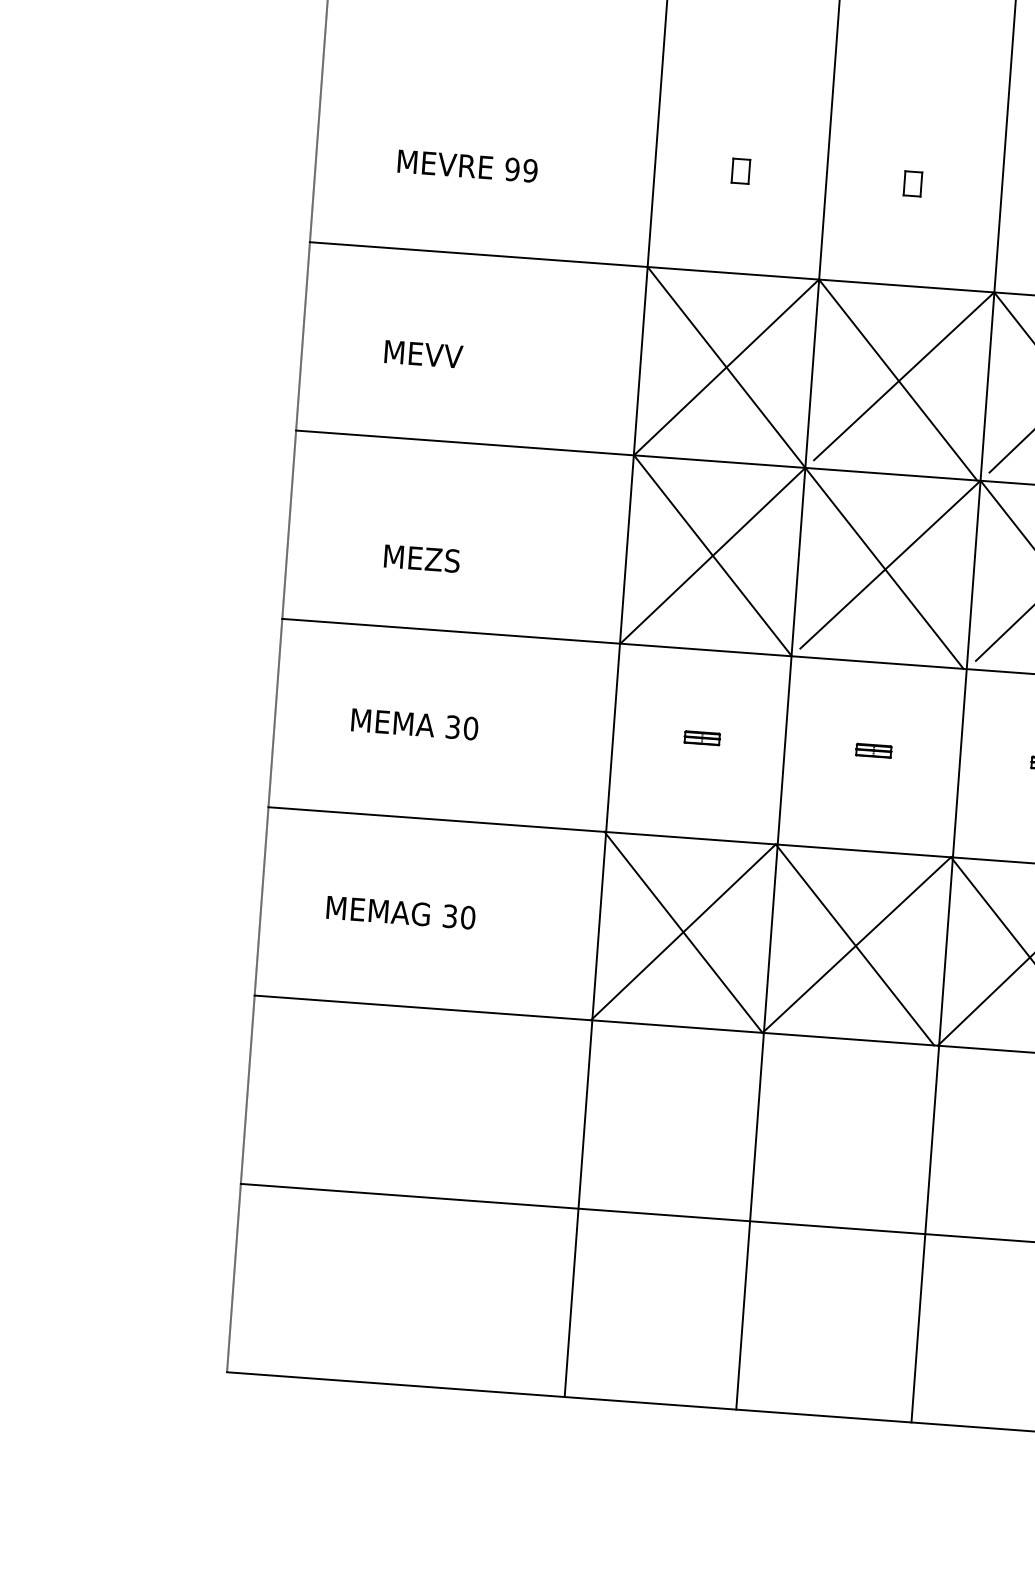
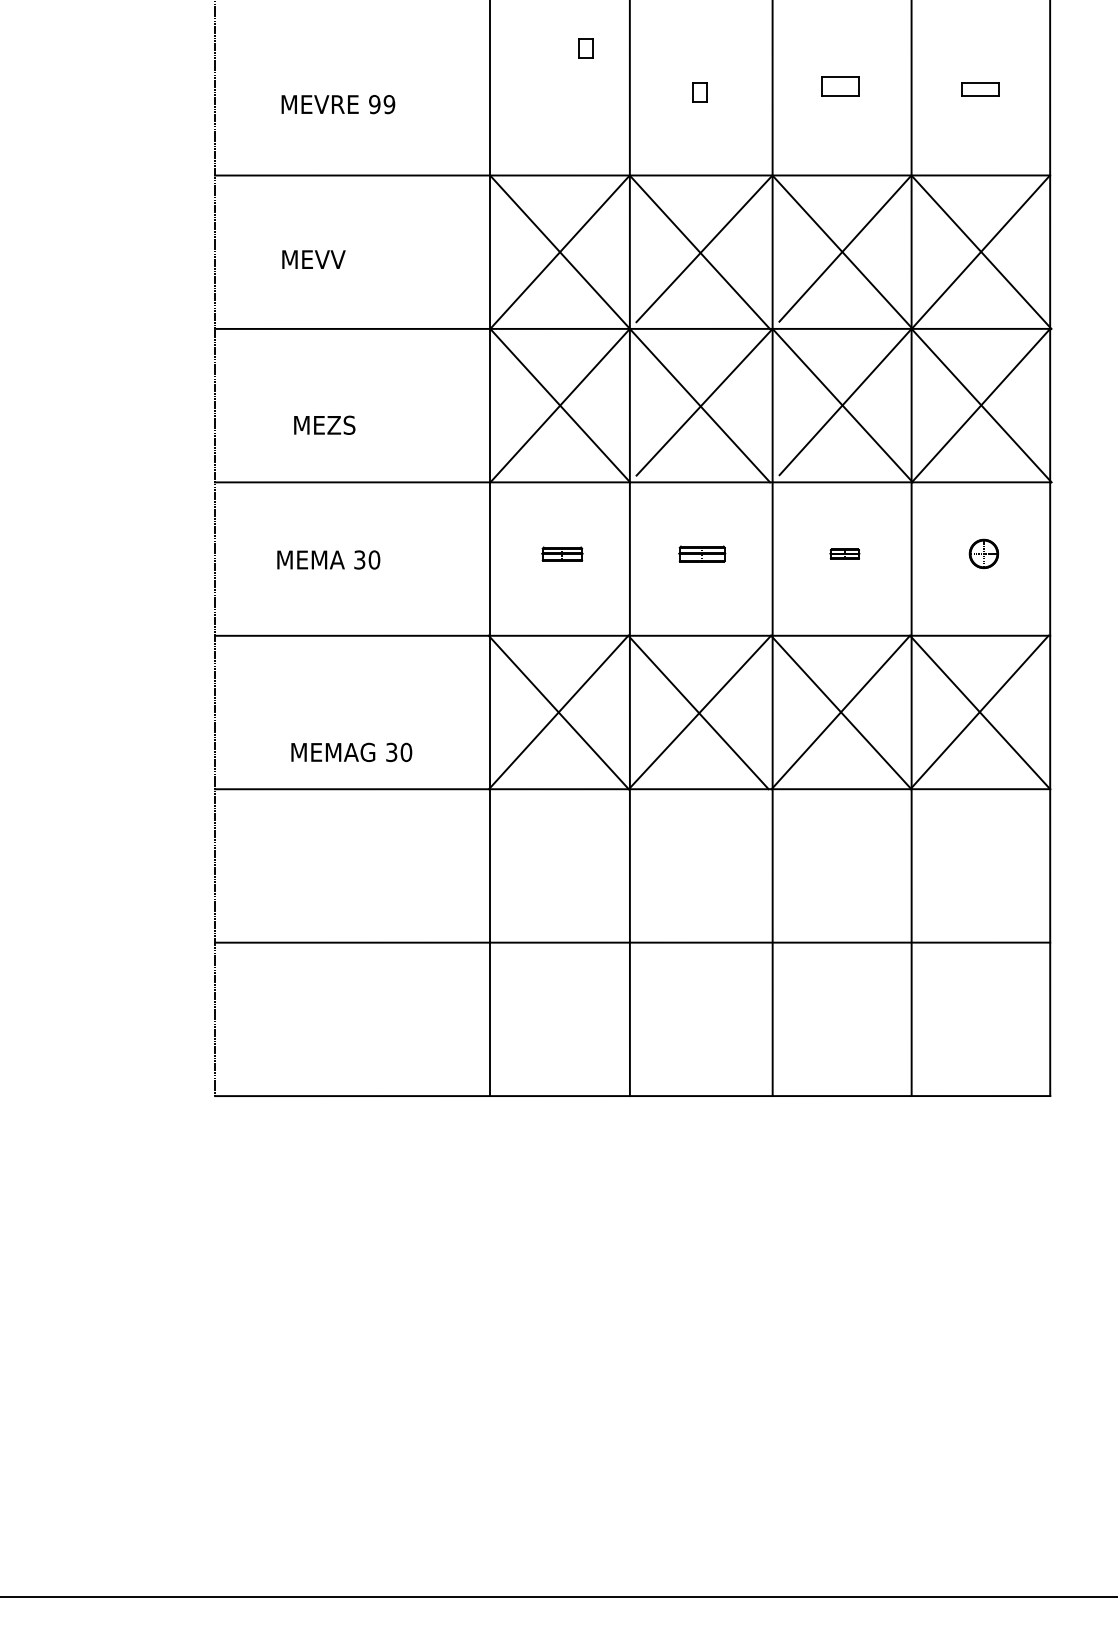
part: (740, 171) -> (585, 48), moved
part: (702, 737) -> (562, 553), size x1.4
part: (873, 750) -> (701, 553), size x1.6
text: (400, 912) -> (351, 752), moved

